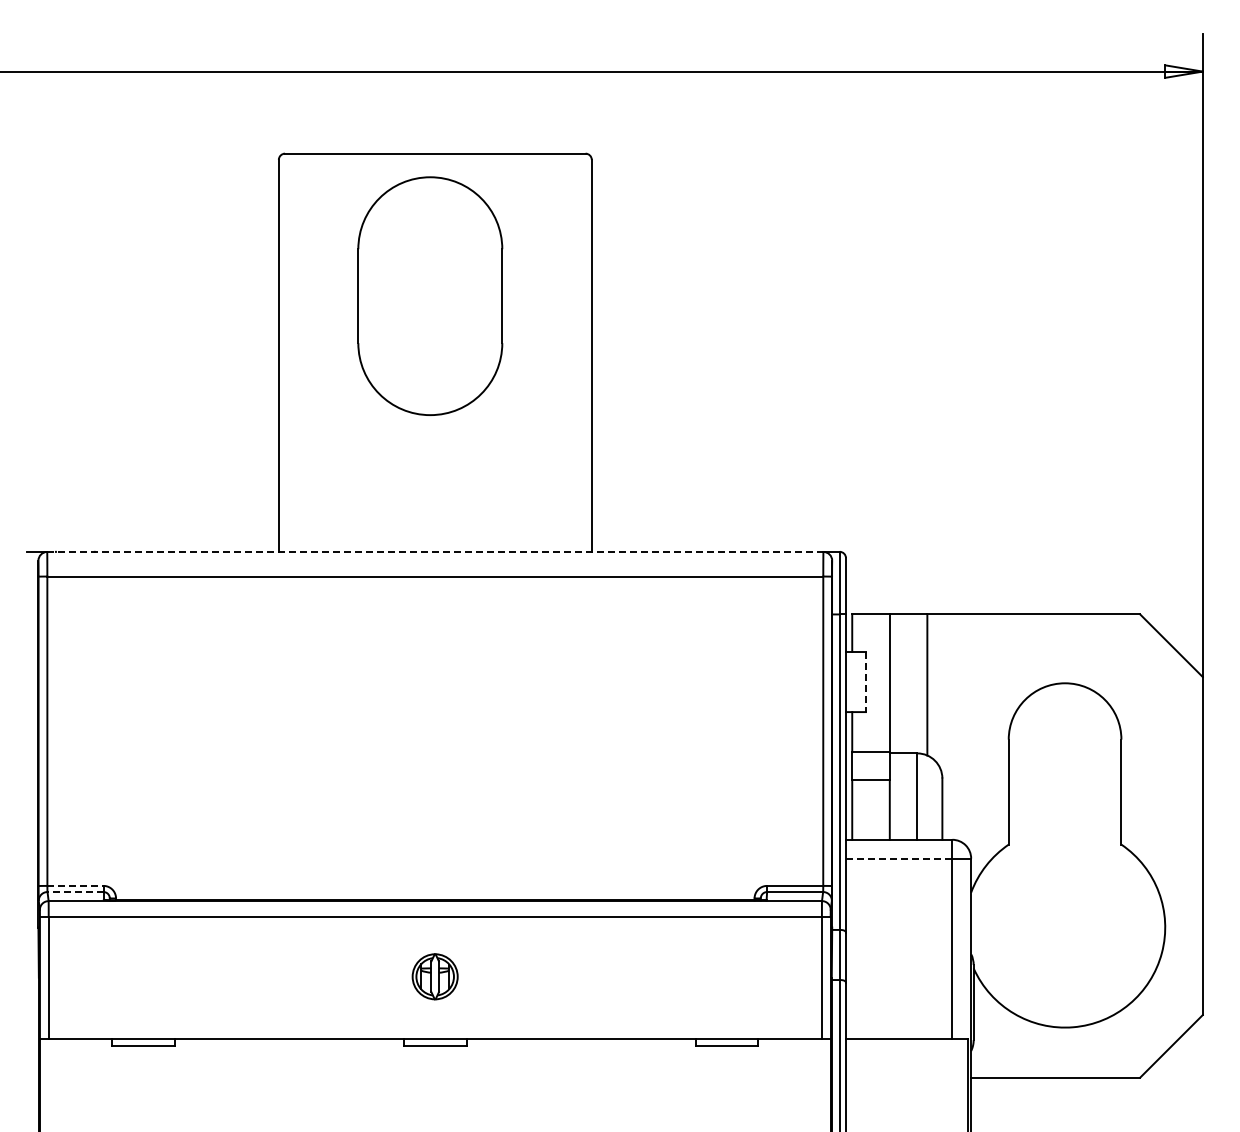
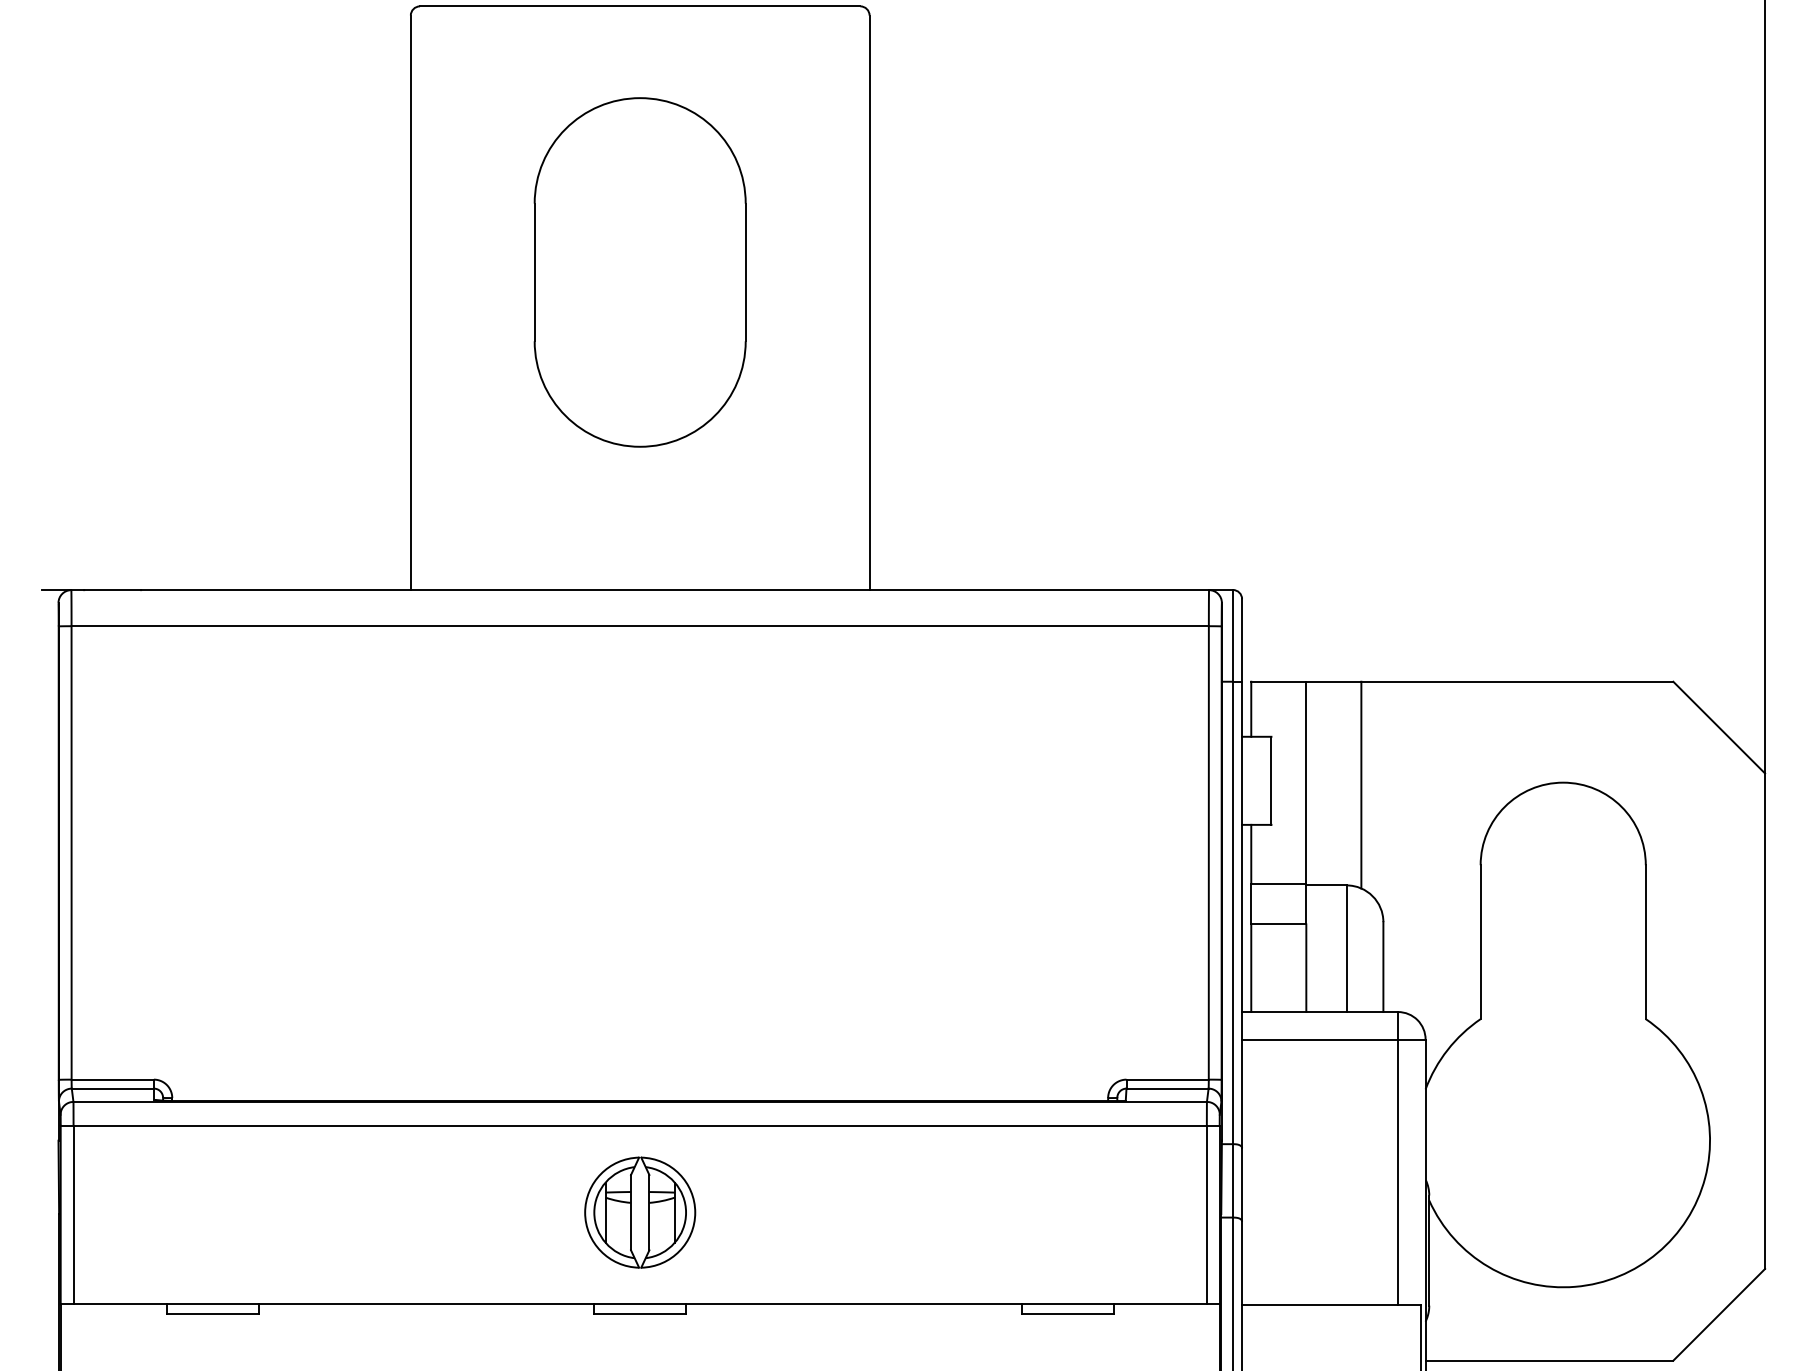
part: (430, 295) -> (640, 271), moved
line: (435, 551) -> (640, 589), dashed -> solid
line: (866, 682) -> (1272, 781), dashed -> solid
line: (898, 858) -> (1319, 1039), dashed -> solid
line: (75, 885) -> (112, 1079), dashed -> solid
line: (75, 892) -> (112, 1089), dashed -> solid
part: (434, 976) -> (638, 1212), size x1.67

